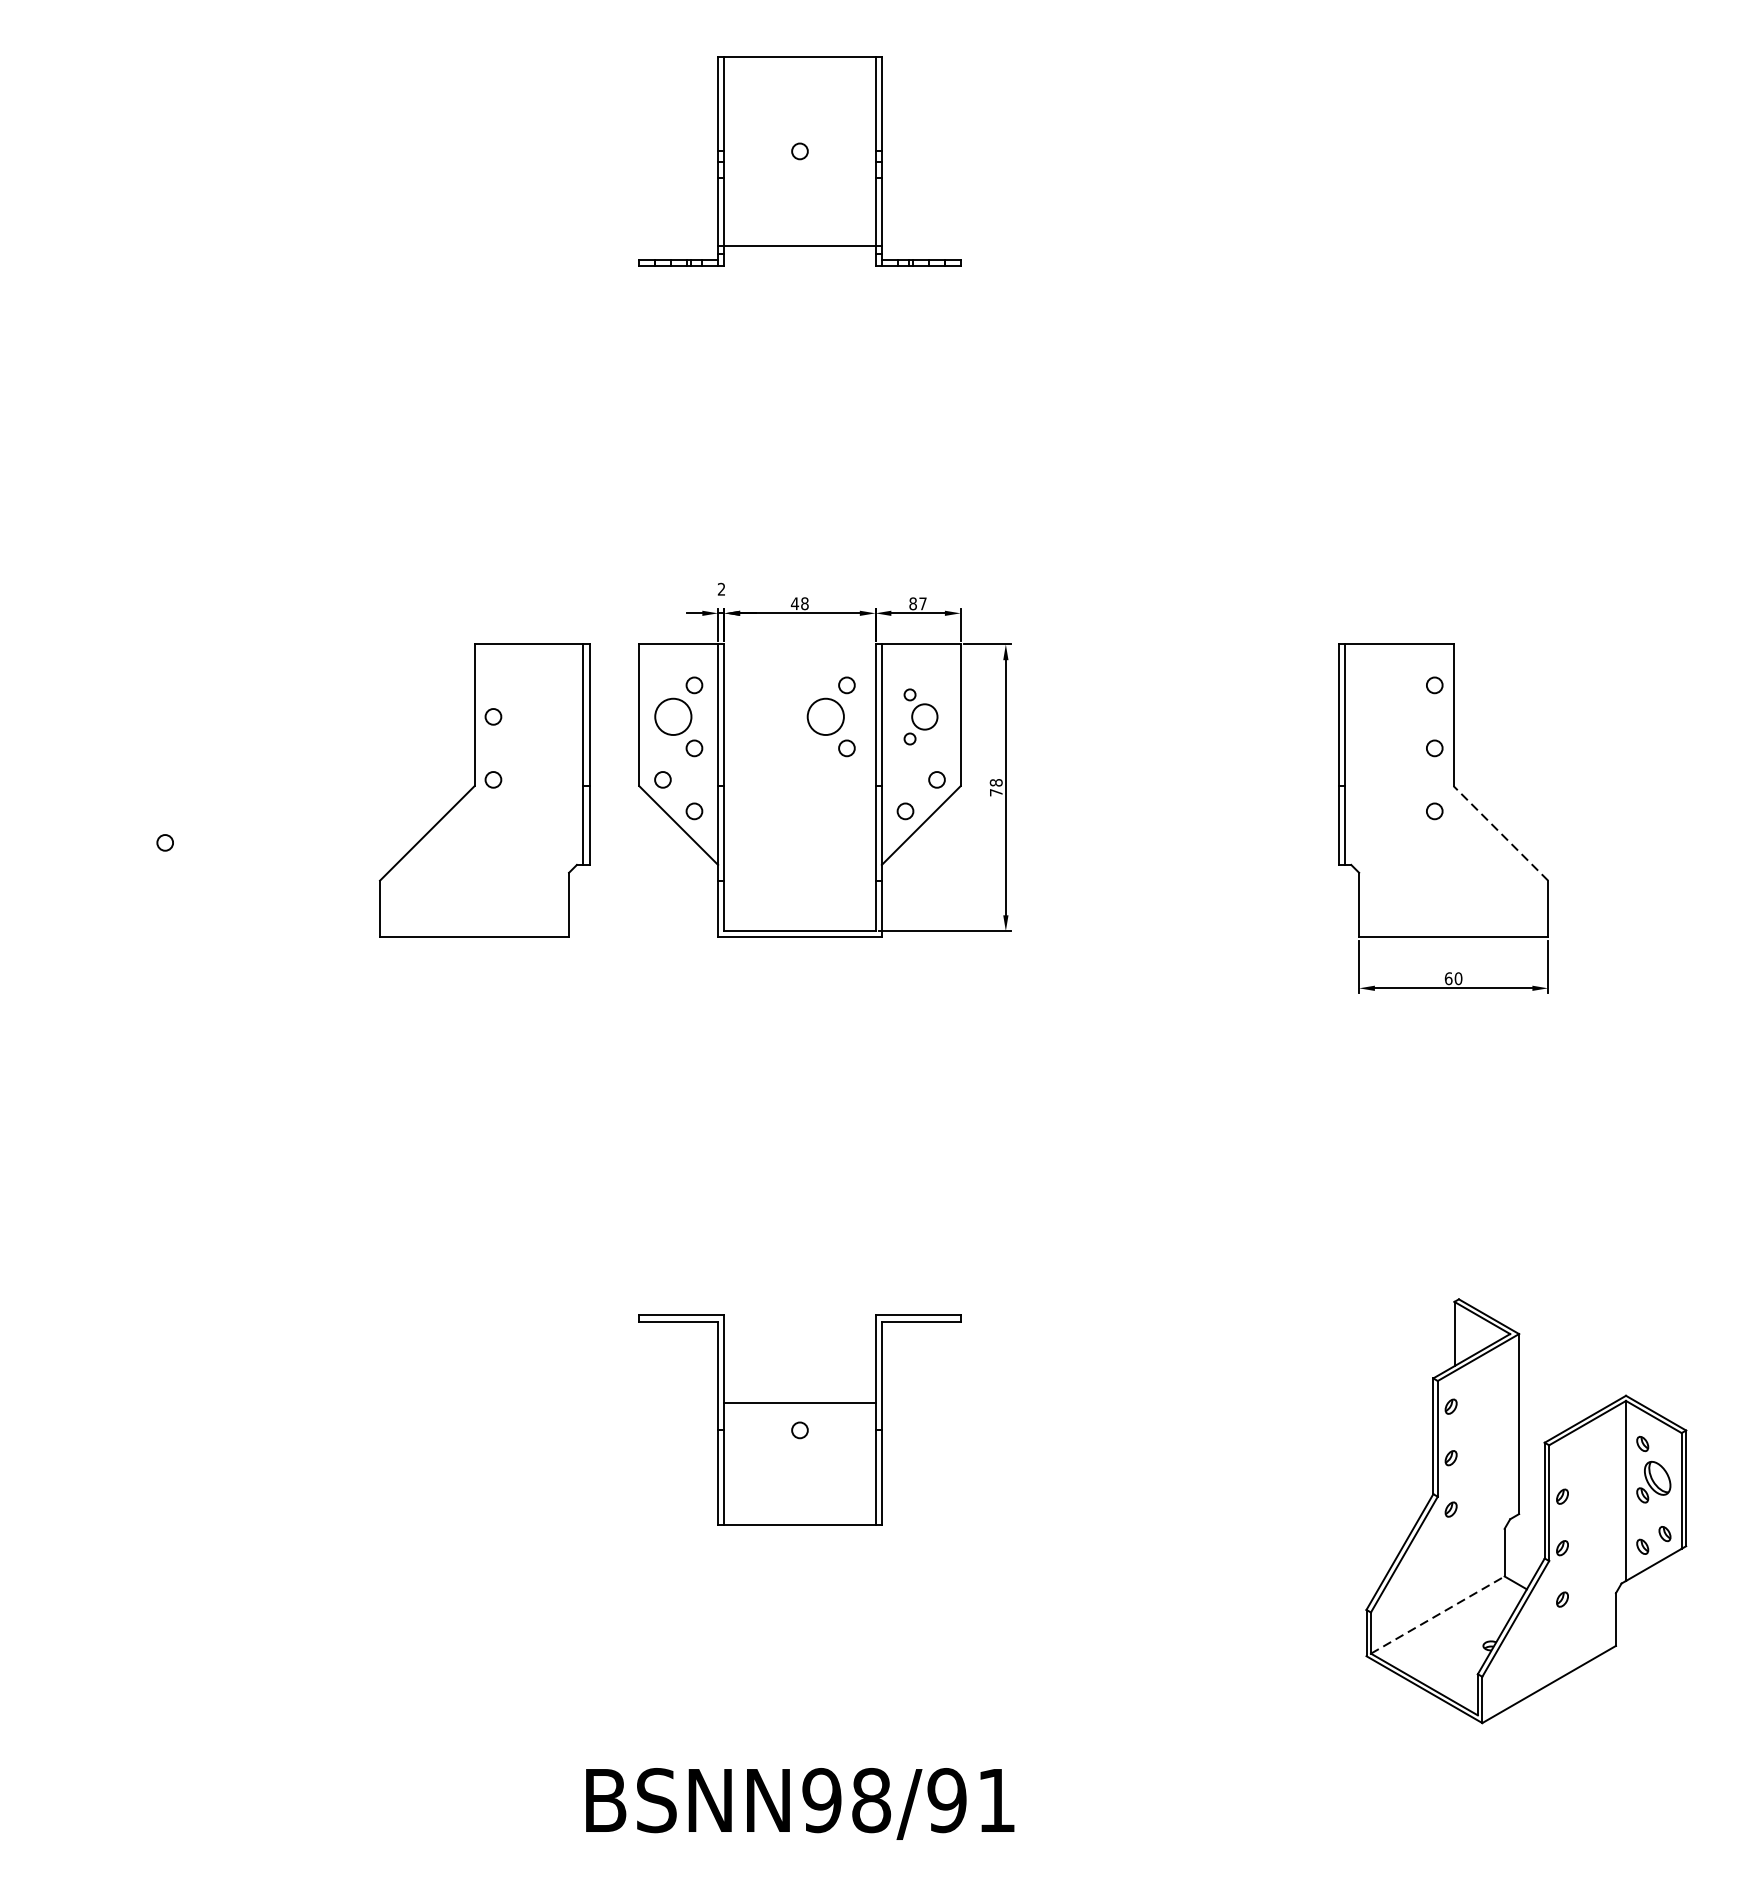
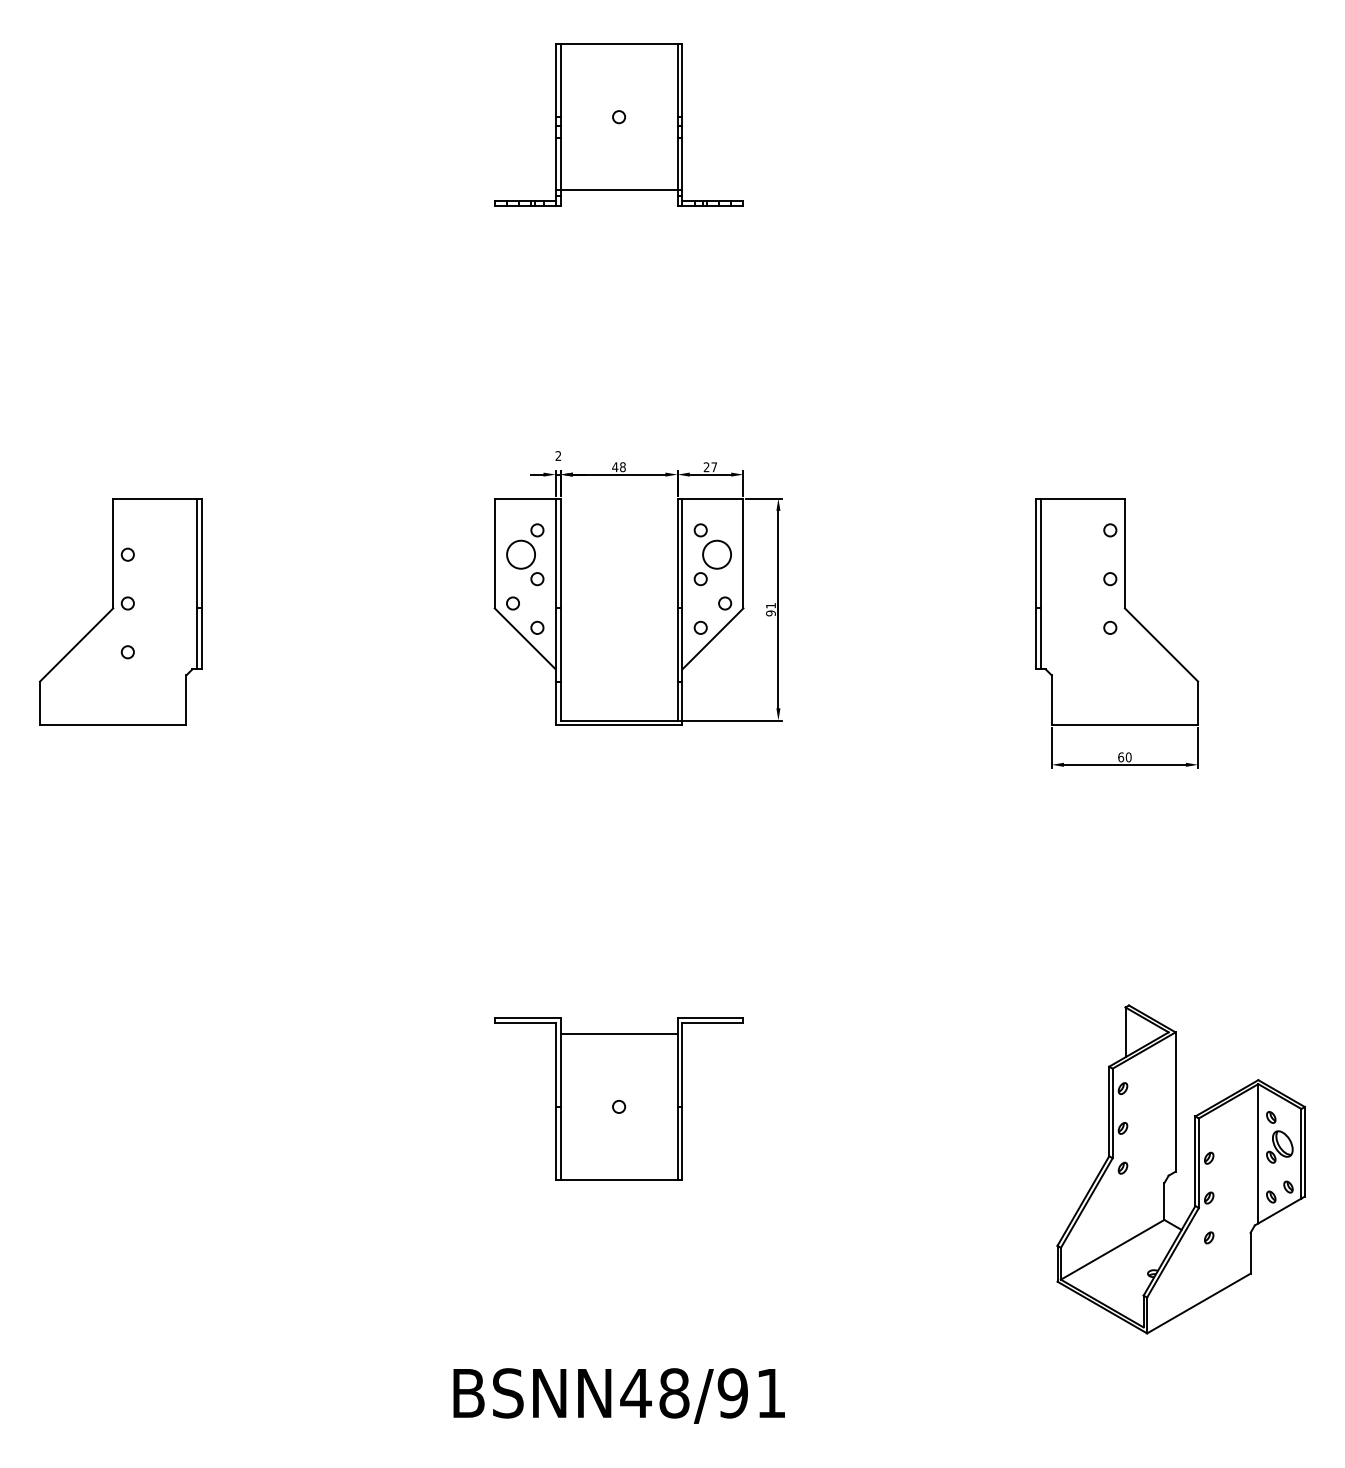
text: (912, 604) -> (706, 467), 87 -> 27
part: (831, 716) -> (643, 554), removed
part: (920, 716) -> (712, 554), size x1.43
text: (995, 787) -> (770, 609), 78 -> 91
part: (483, 790) -> (120, 611), moved
line: (1500, 832) -> (1161, 644), dashed -> solid
line: (799, 1402) -> (618, 1033), moved
line: (1437, 1614) -> (1112, 1249), dashed -> solid
text: (821, 1800) -> (635, 1393), BSNN98/91 -> BSNN48/91

